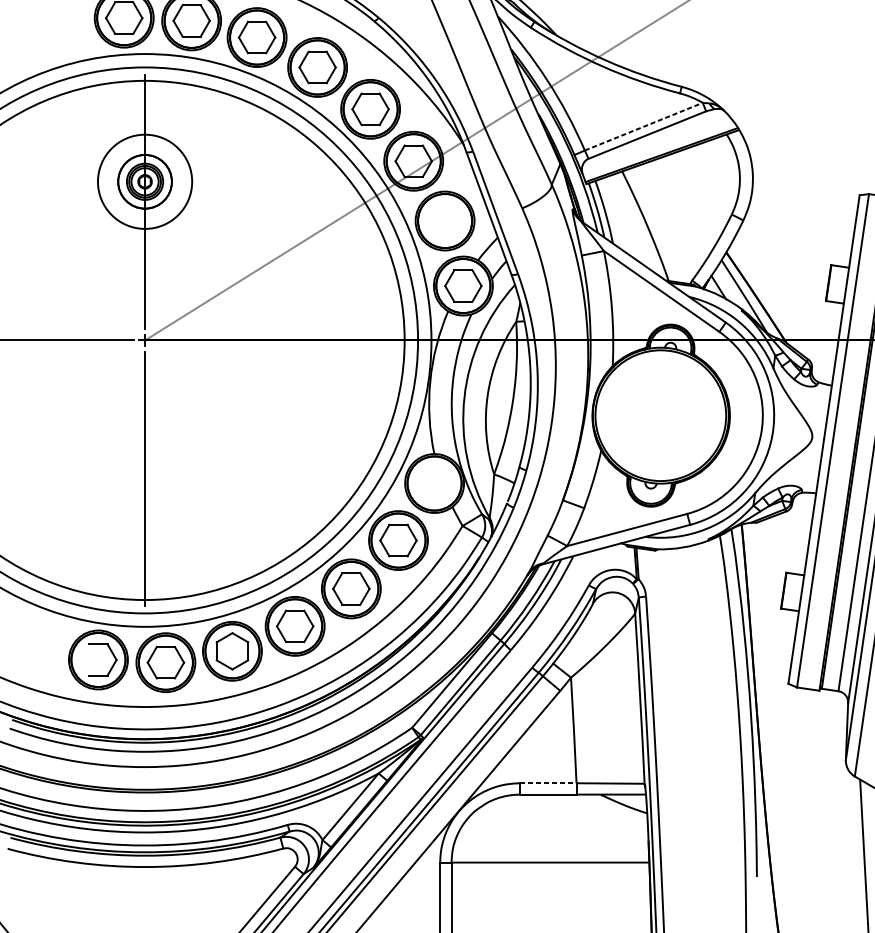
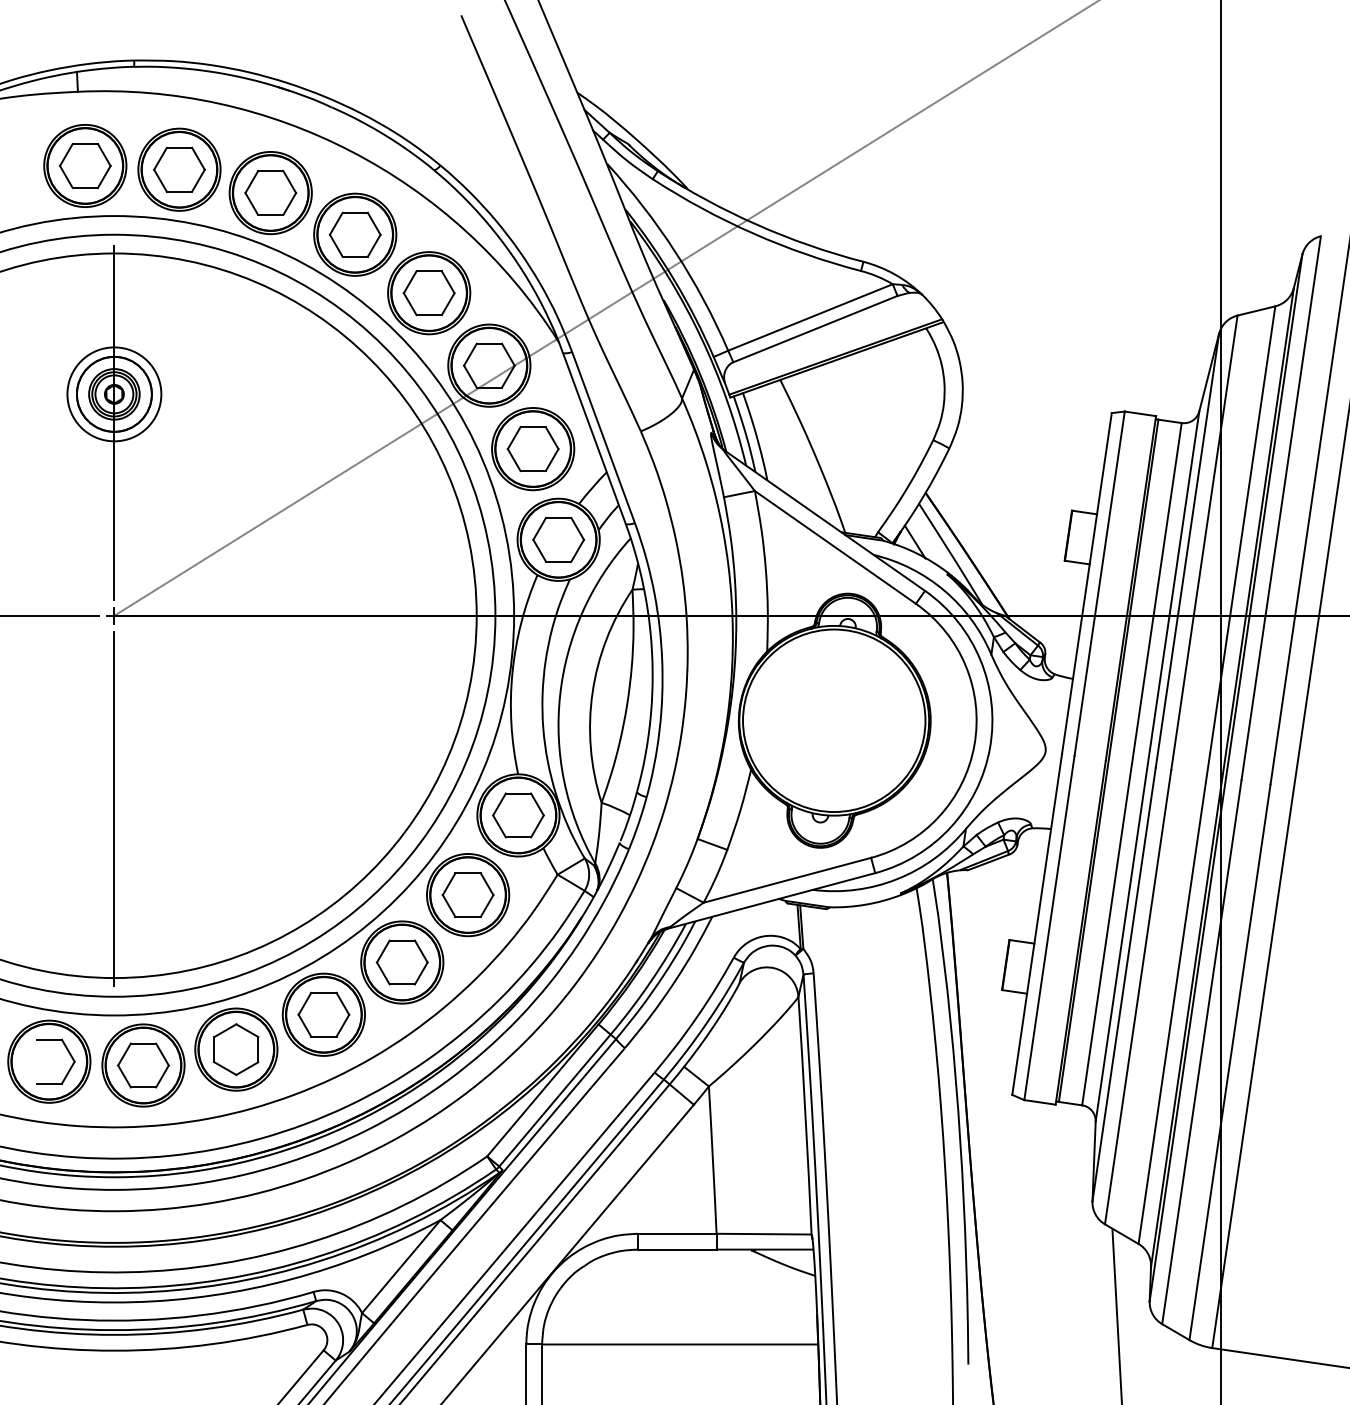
line: (643, 126) -> (810, 317), dashed -> solid
circle: (145, 181) -> (114, 394), size x0.71
part: (444, 221) -> (532, 449), added
part: (434, 483) -> (518, 815), added
line: (548, 783) -> (677, 1233), dashed -> solid

